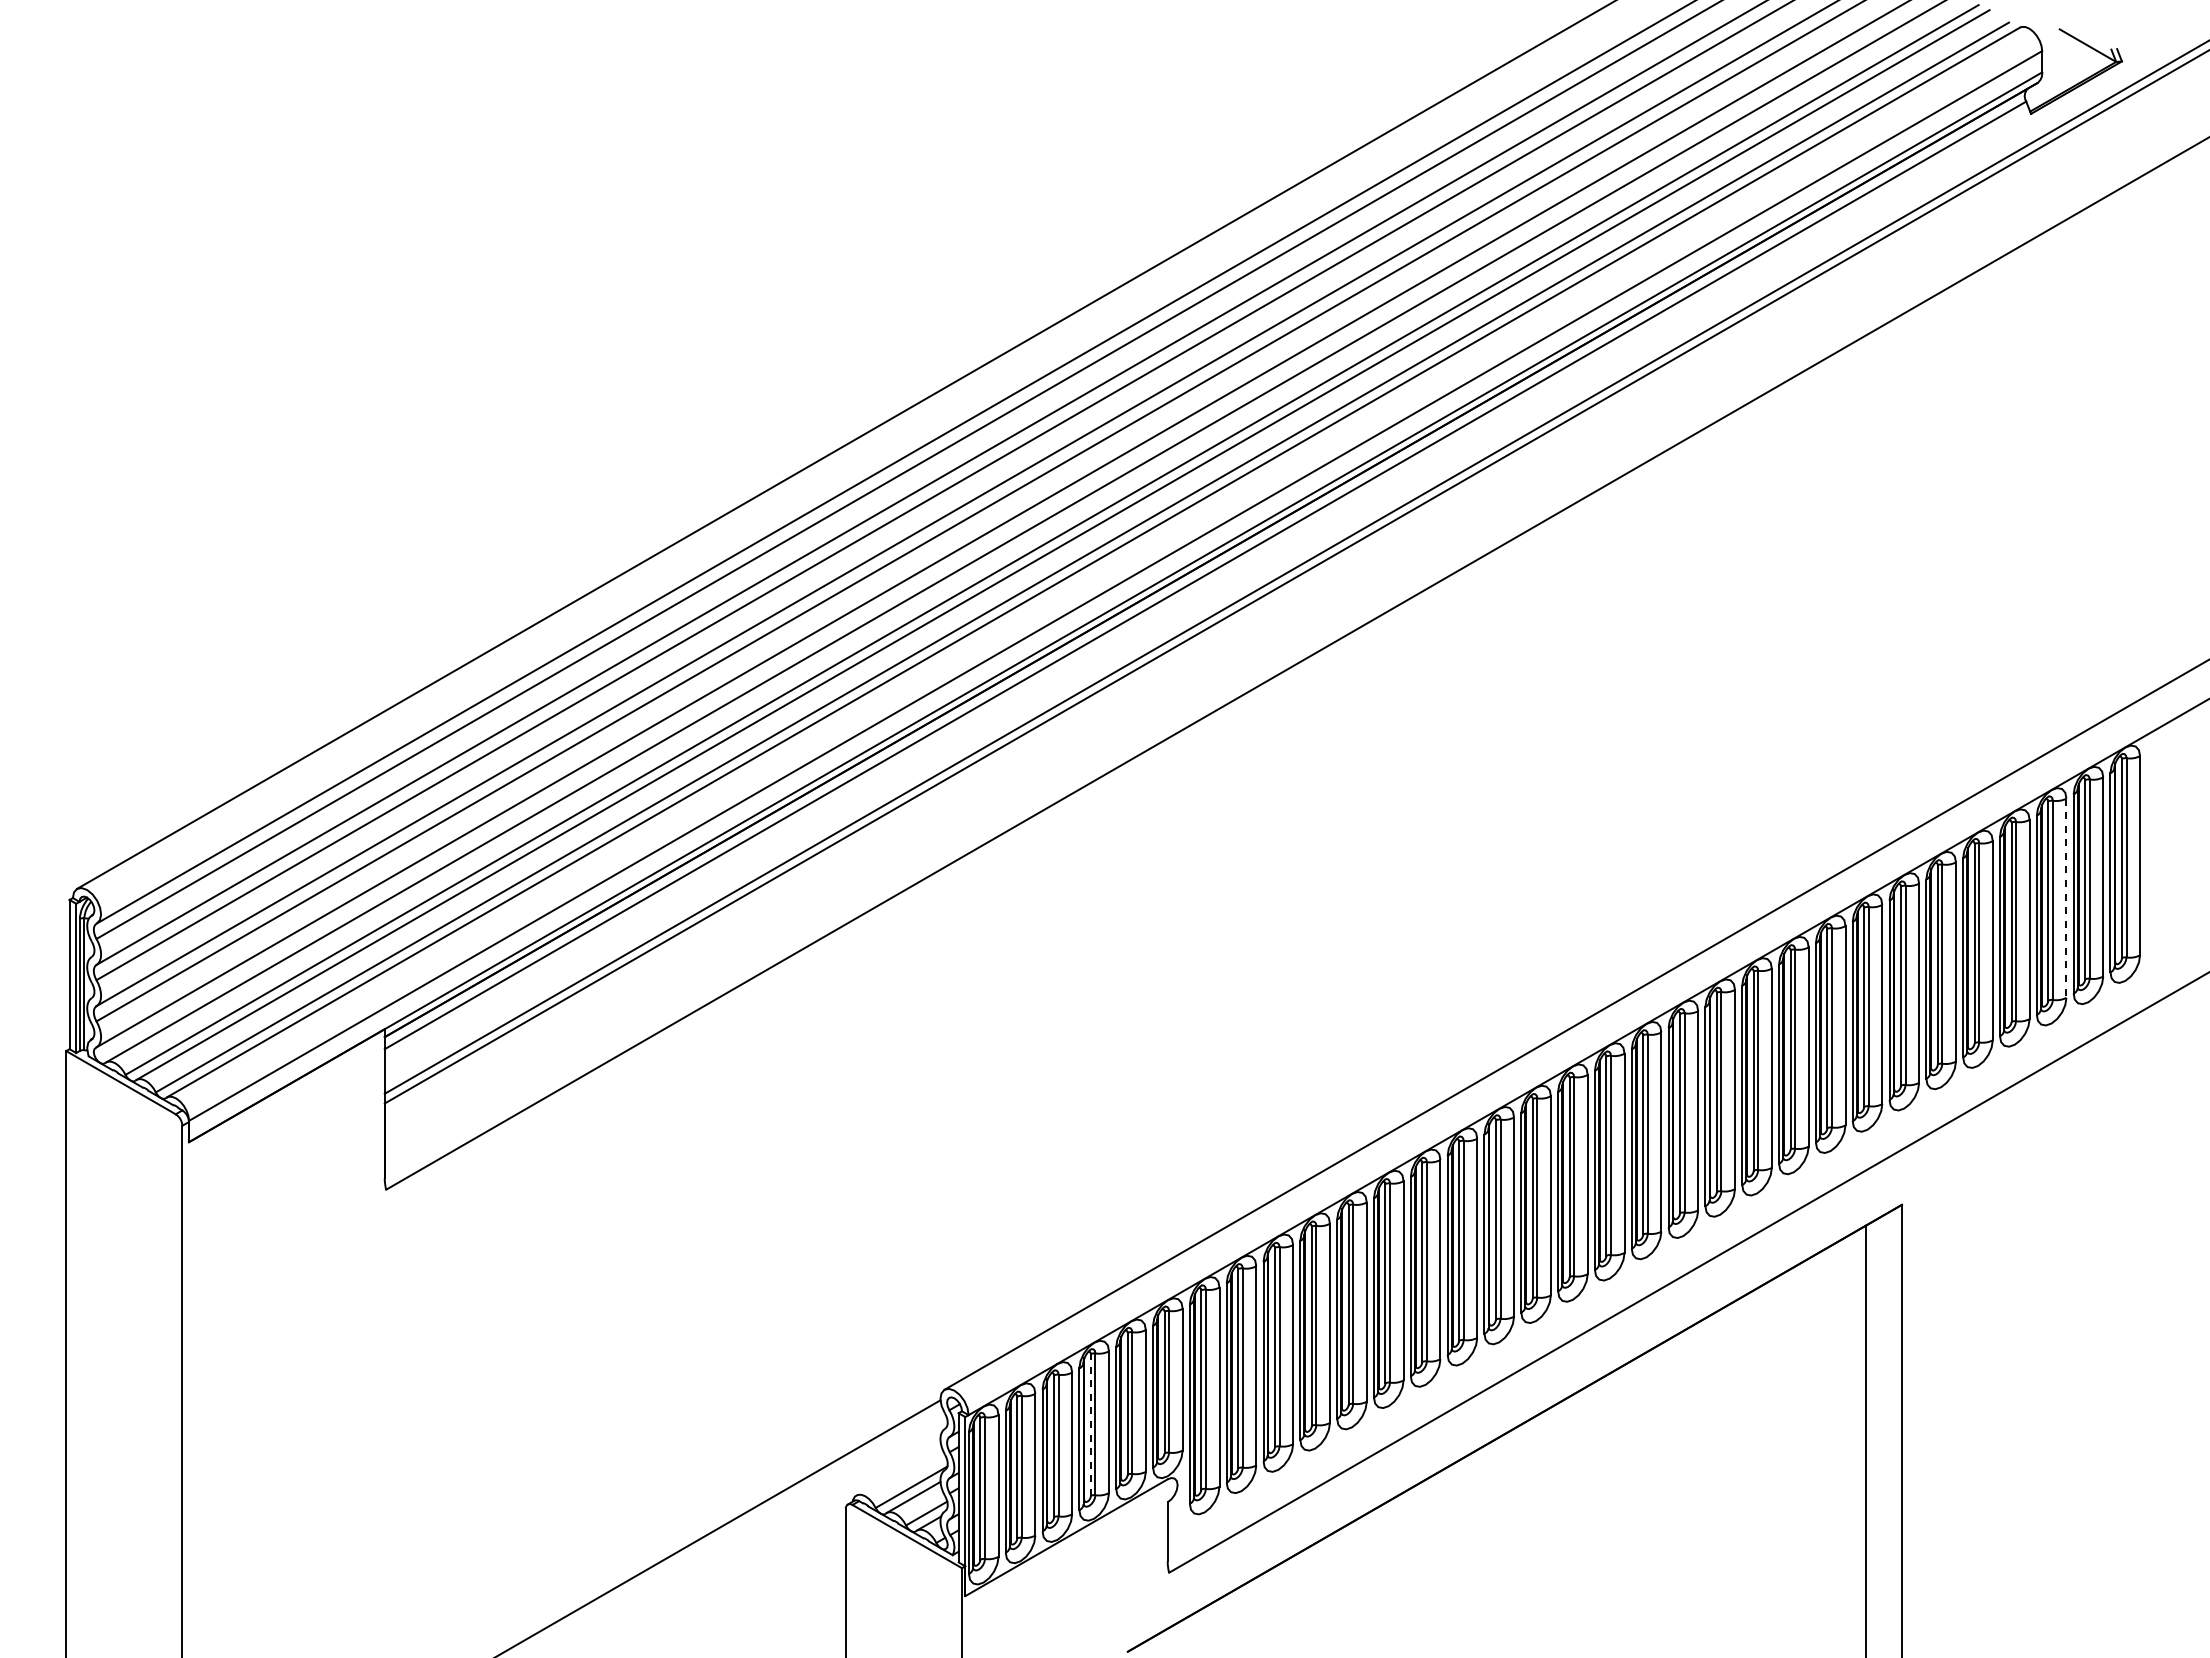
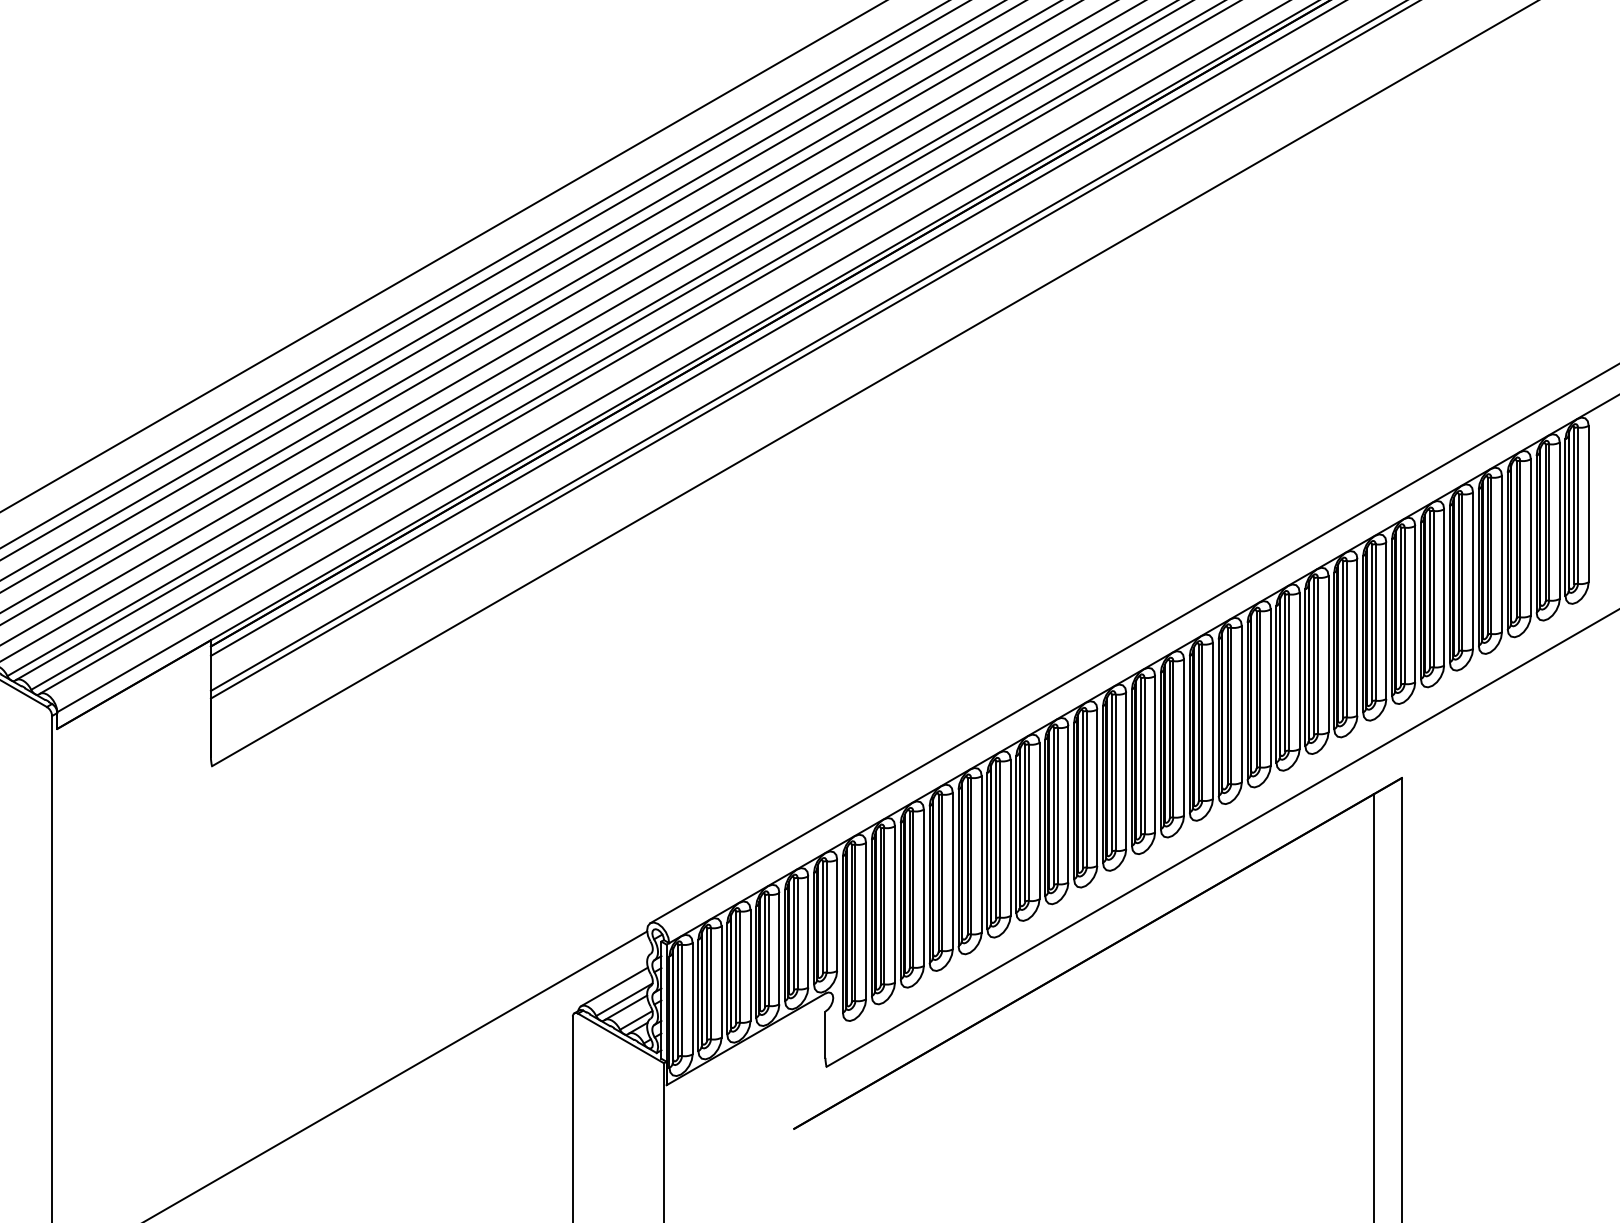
line: (2066, 898) -> (1530, 537), dashed -> solid
line: (1090, 1425) -> (764, 951), dashed -> solid
line: (898, 1470) -> (614, 986), added

